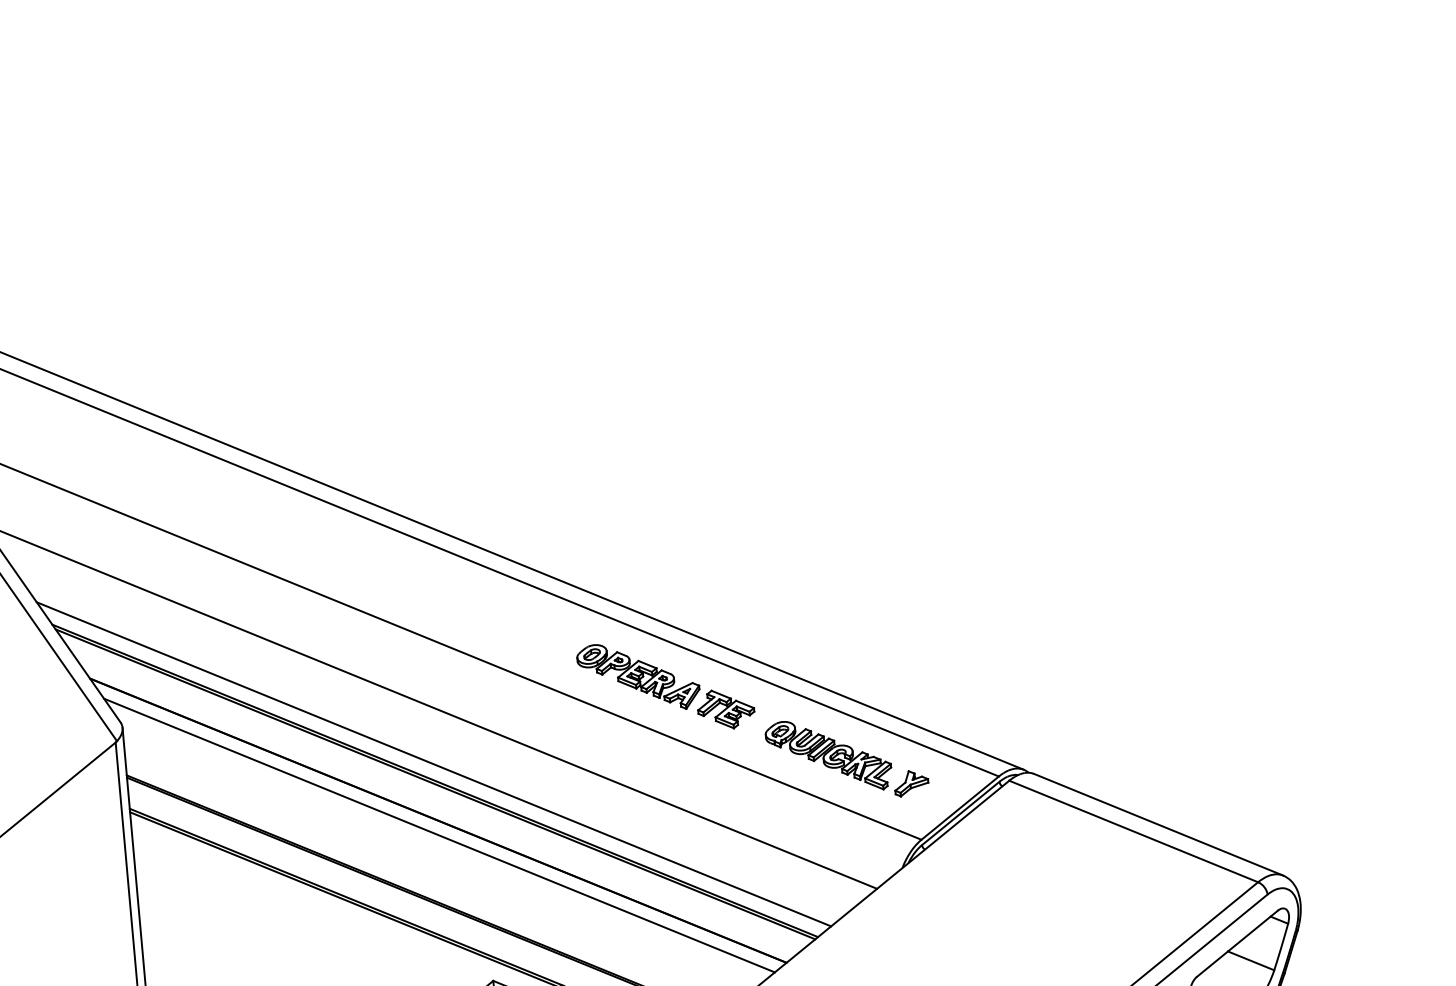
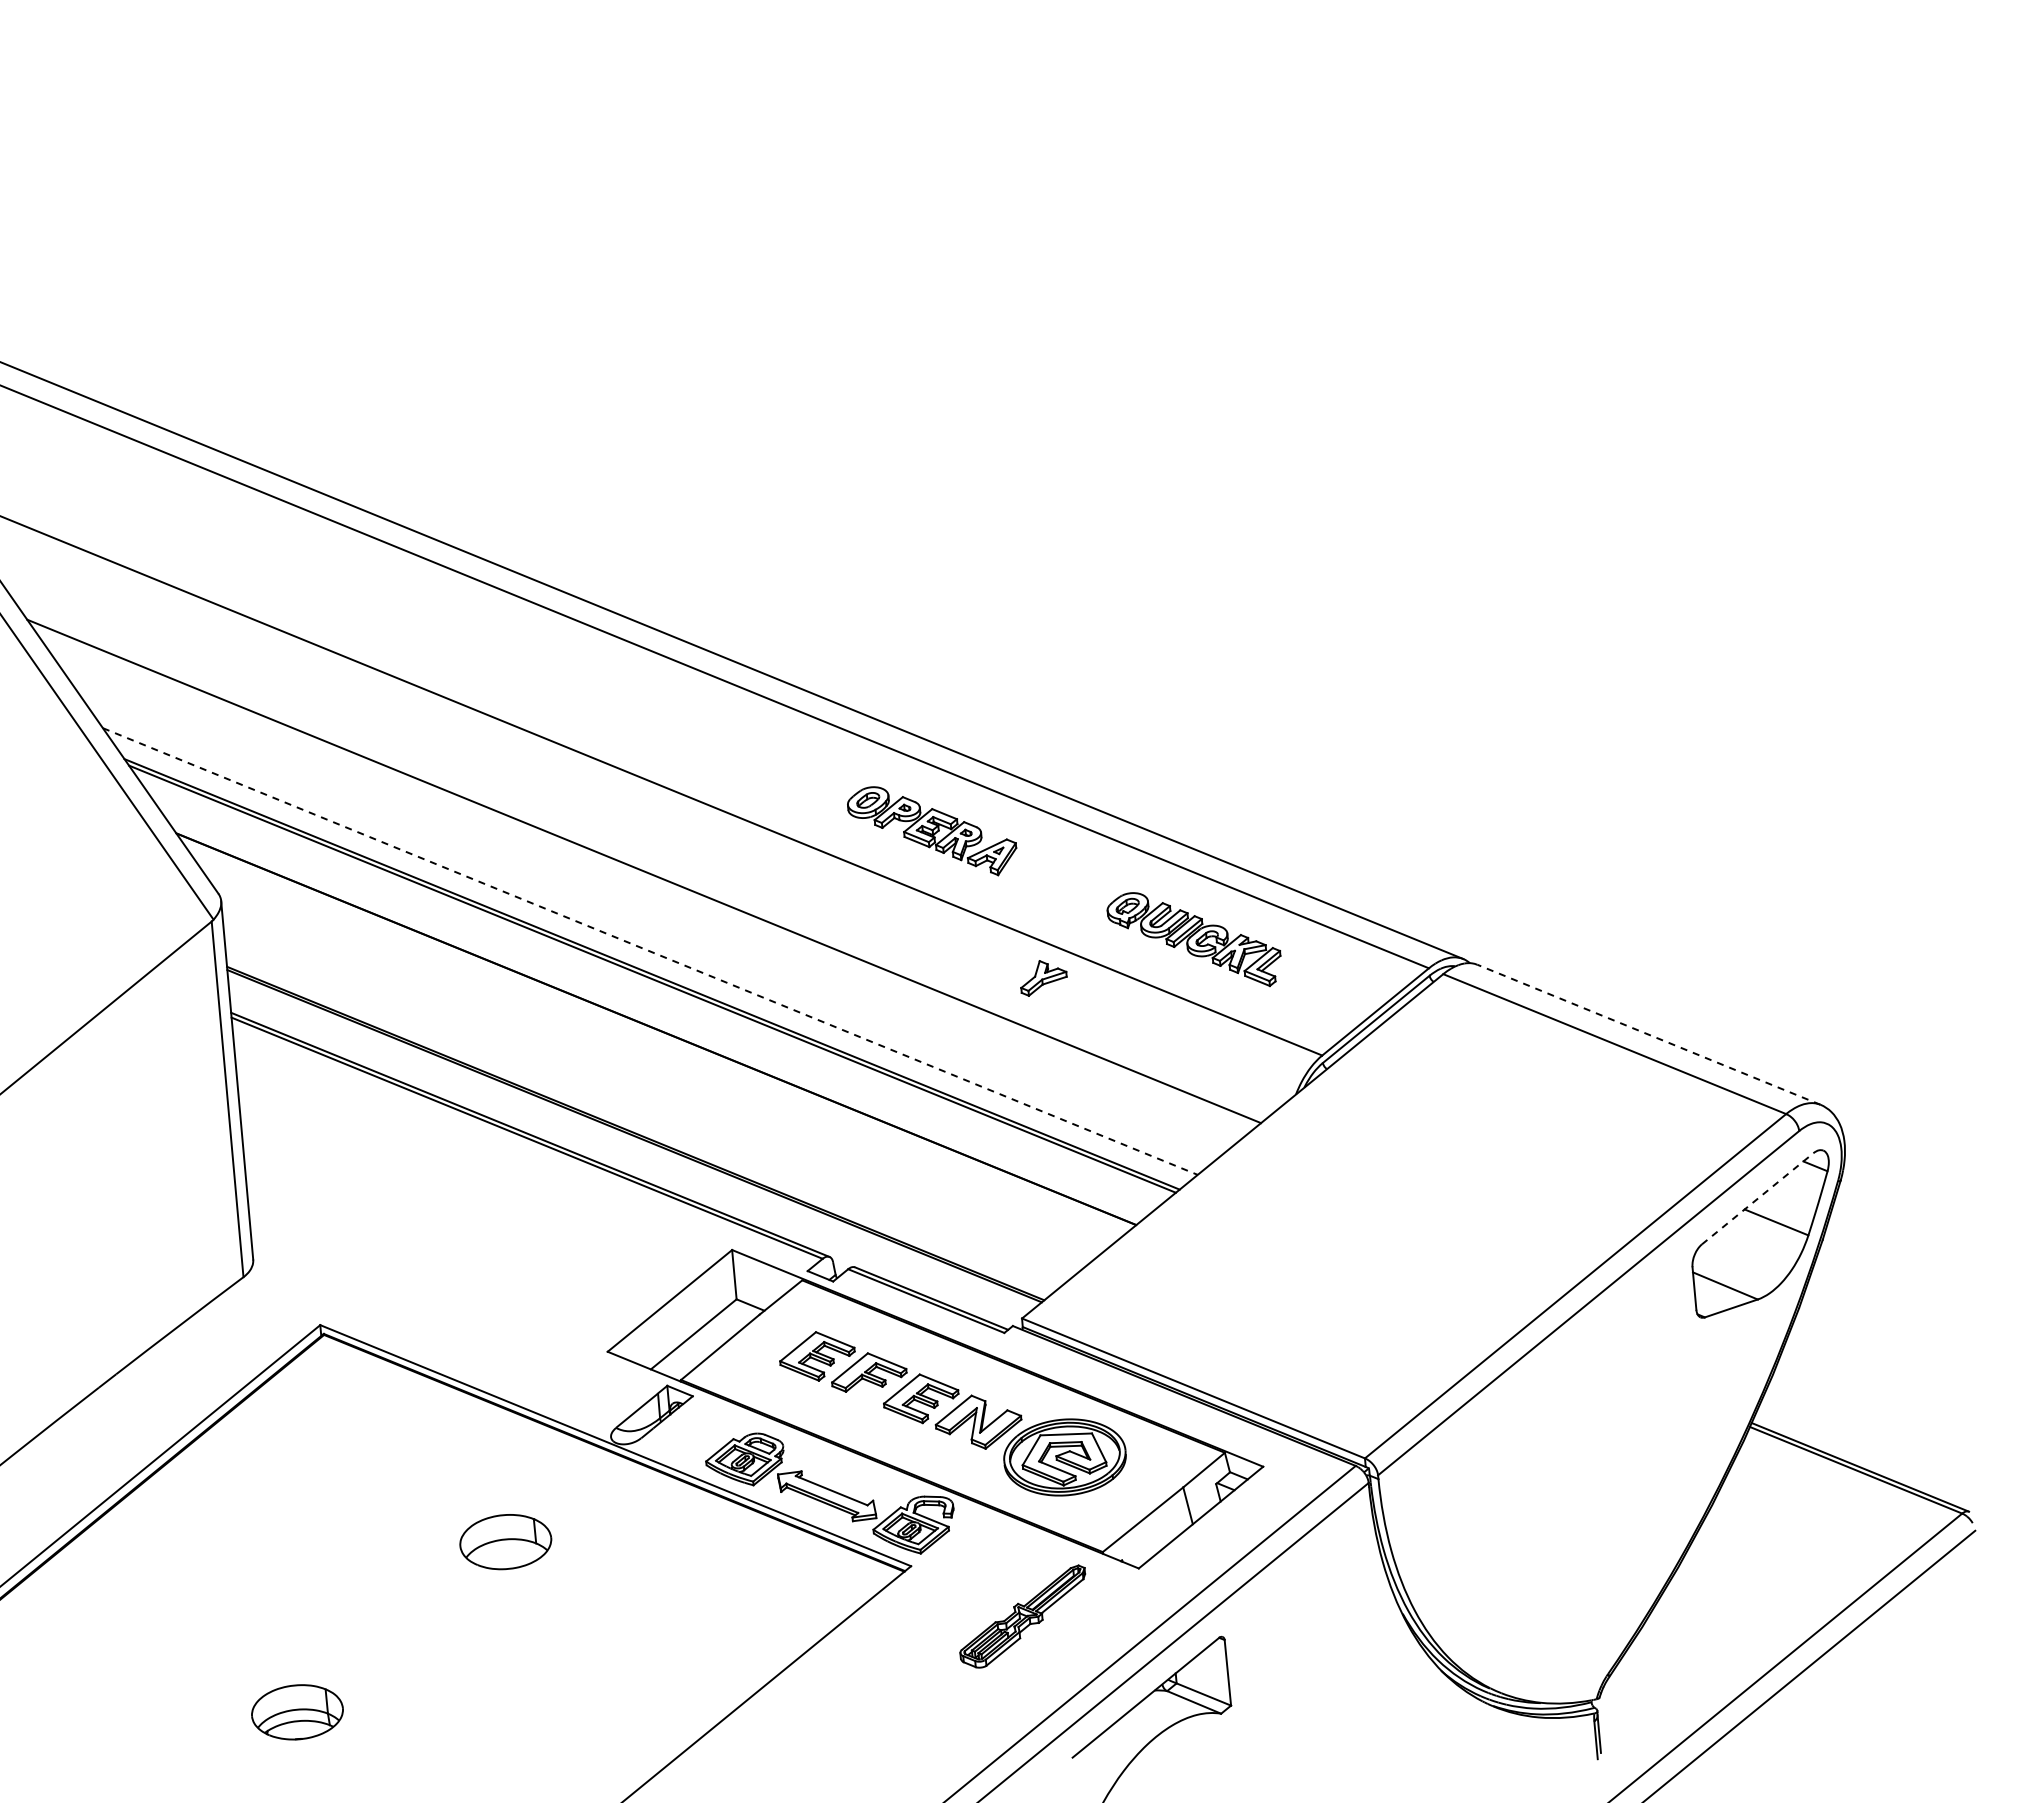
part: (725, 709) -> (1052, 875), removed
line: (434, 764) -> (650, 951), solid -> dashed
part: (911, 783) -> (1043, 978), moved
line: (1158, 824) -> (1648, 1034), solid -> dashed
line: (439, 835) -> (657, 1049), removed
line: (1237, 943) -> (1757, 1198), solid -> dashed

